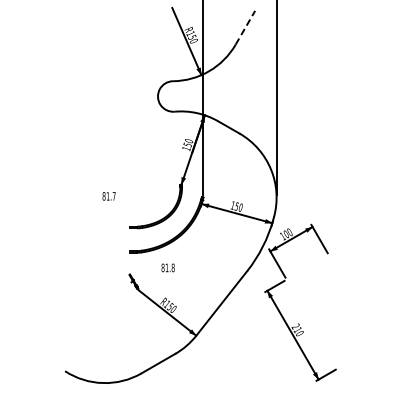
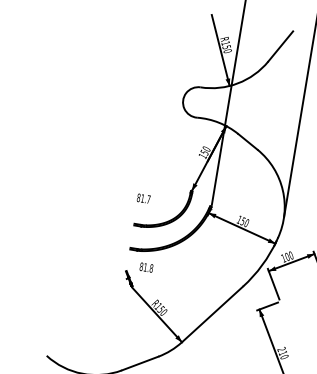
line: (245, 27) -> (280, 46), dashed -> solid
text: (108, 196) -> (143, 198), moved
text: (167, 267) -> (145, 267), moved

